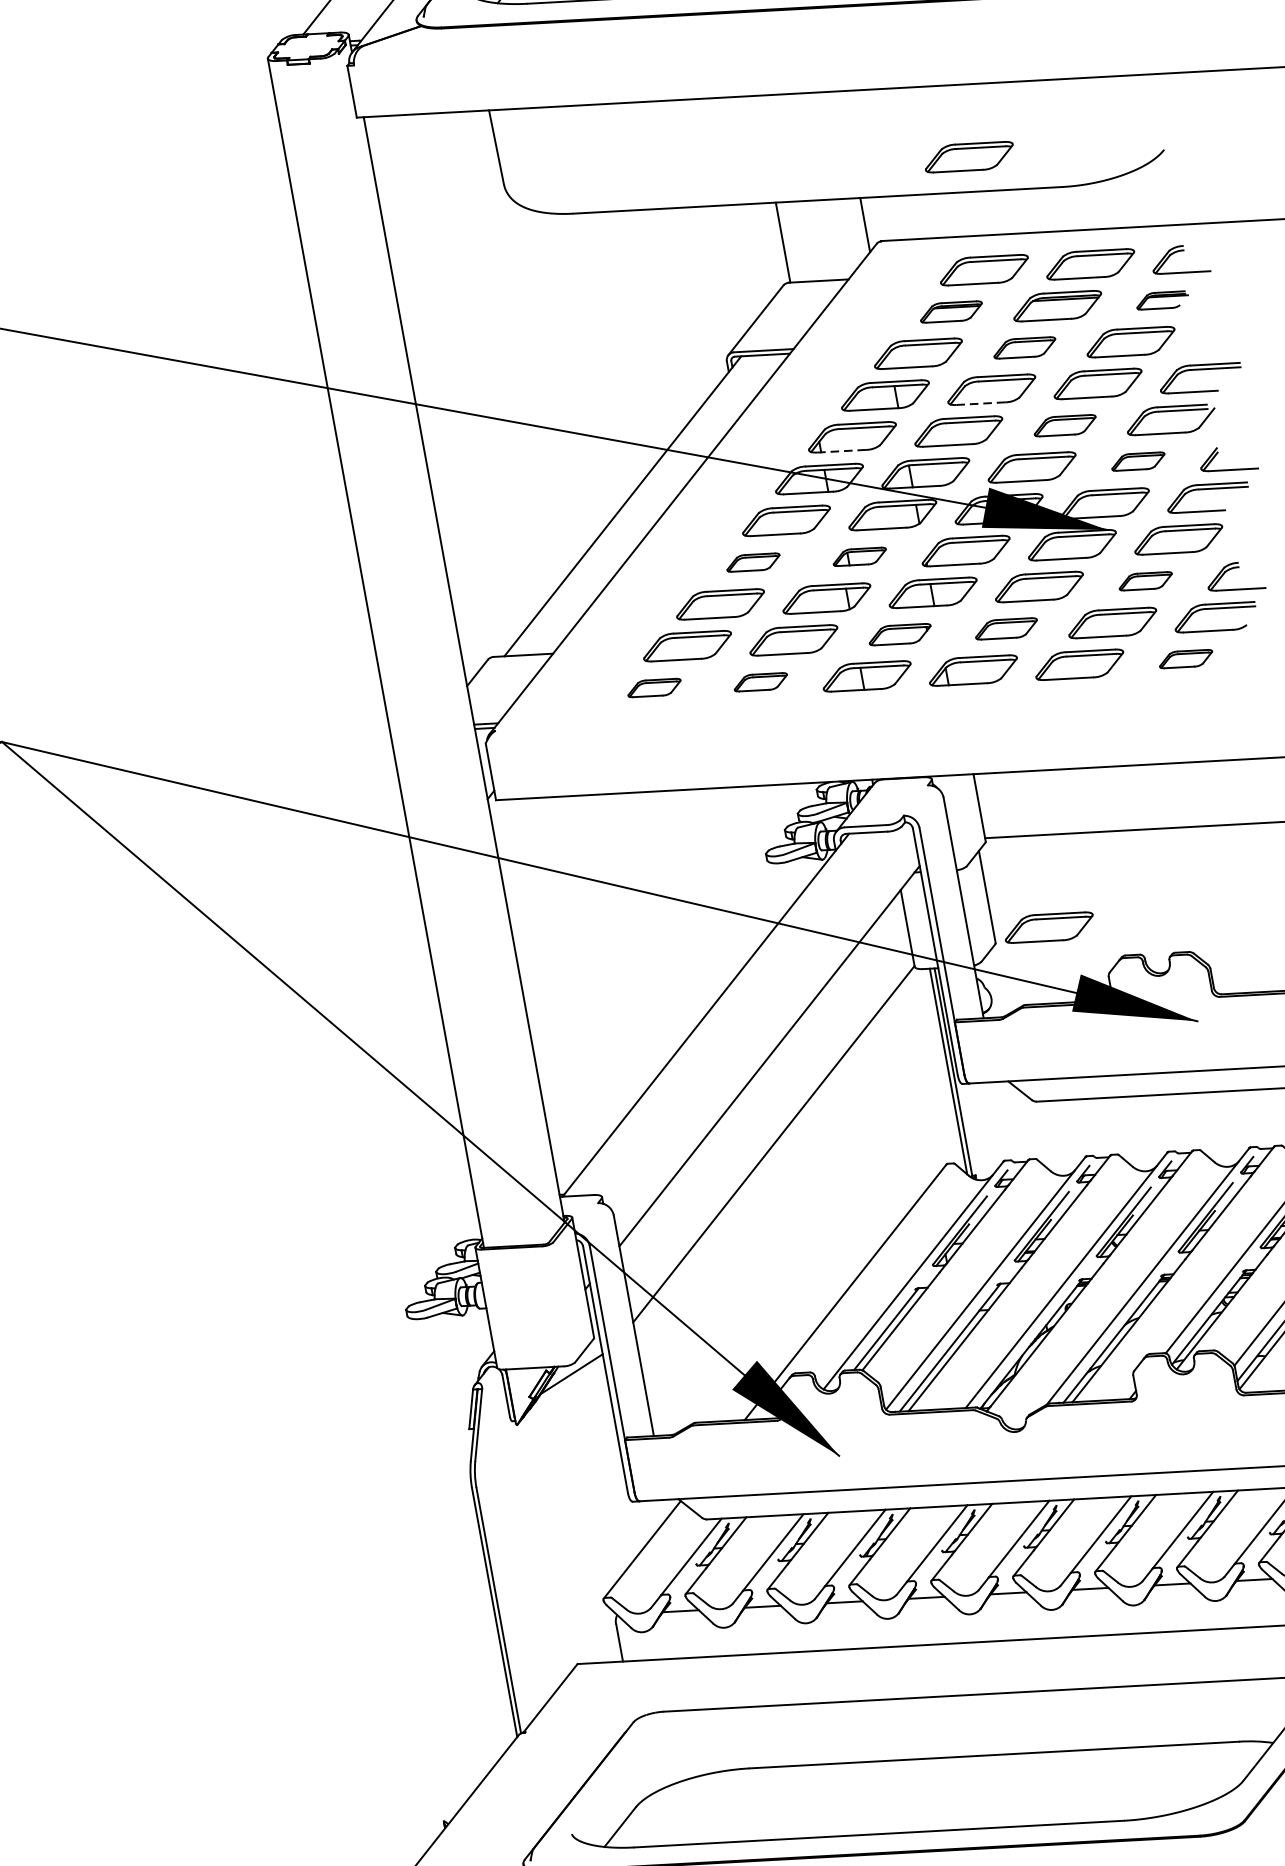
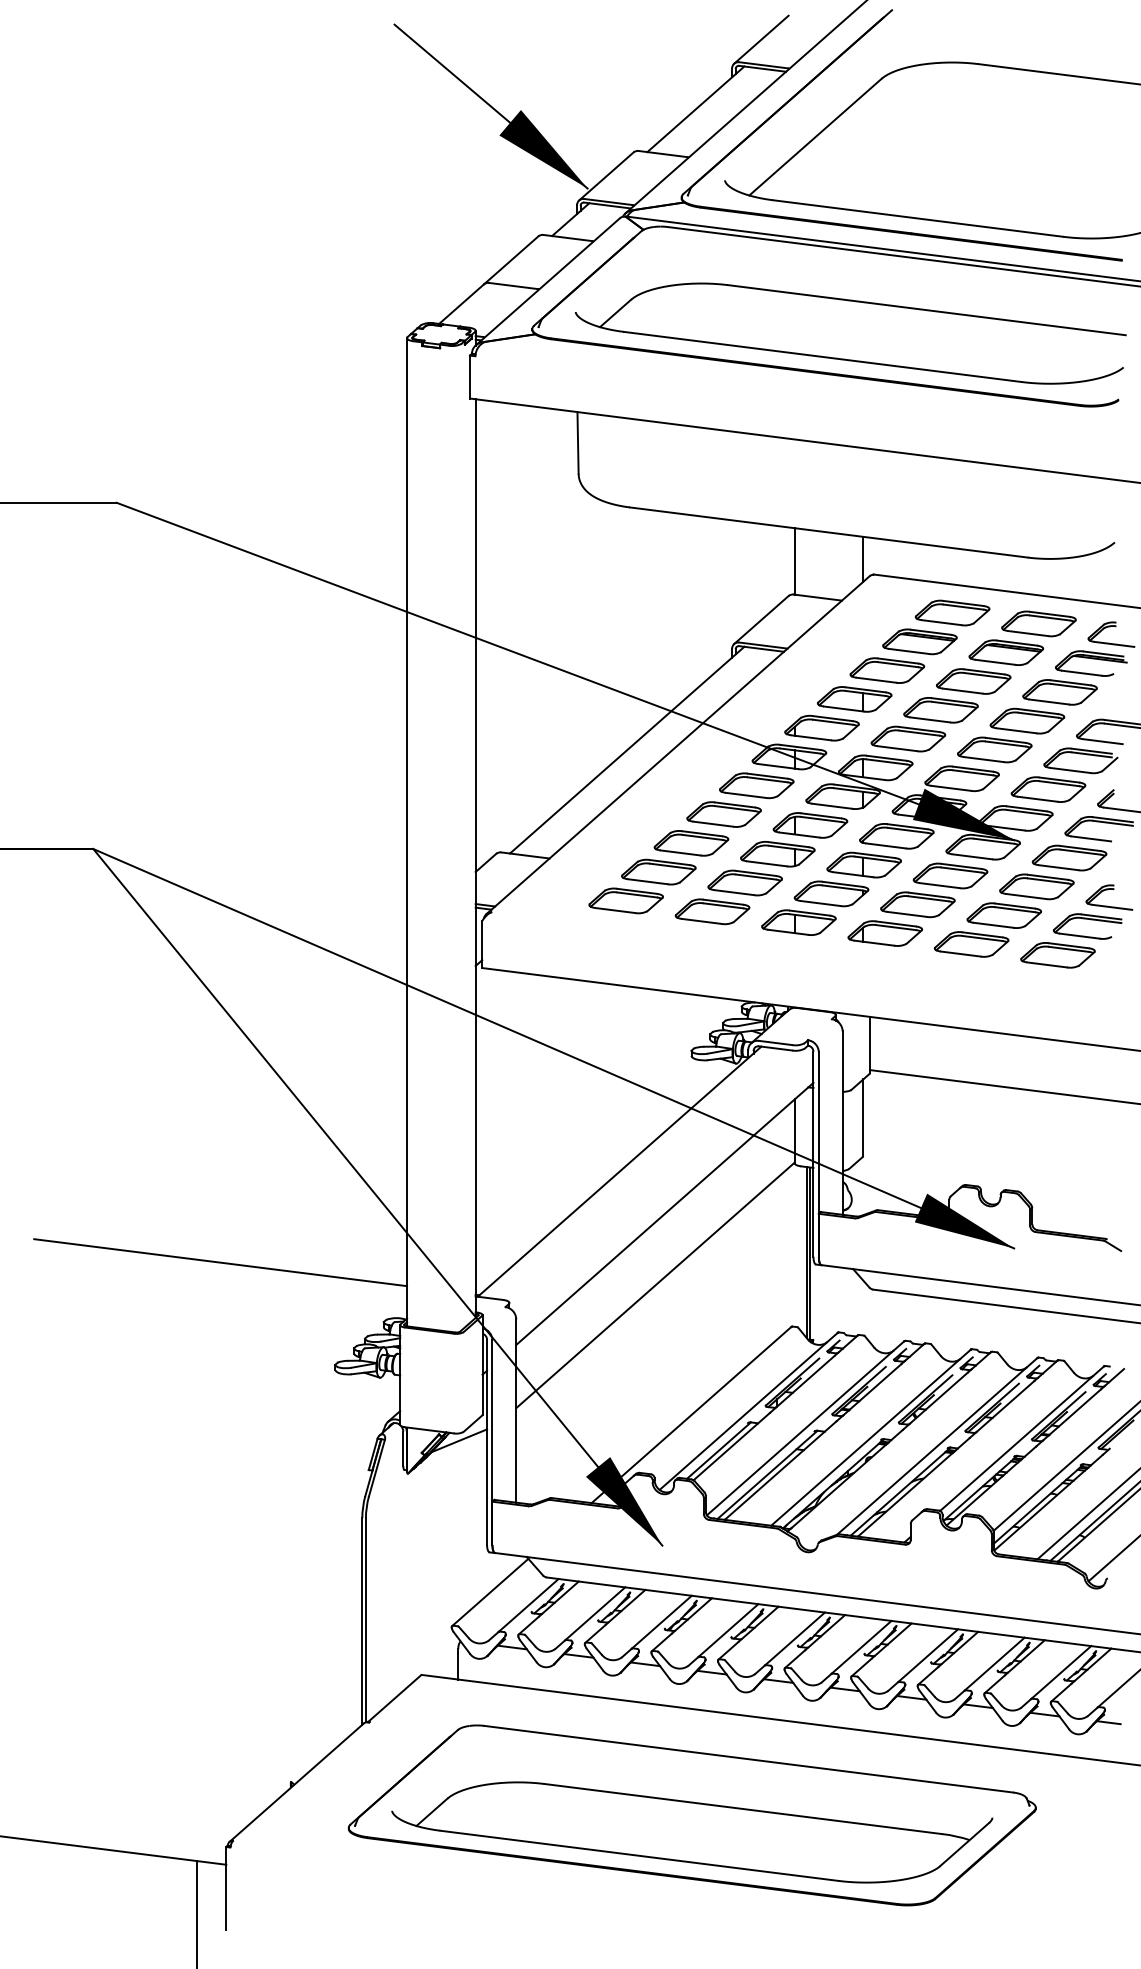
part: (968, 156) -> (956, 519), removed
part: (1162, 300) -> (1091, 663), size x1.67
part: (950, 311) -> (919, 641), size x1.43
part: (1024, 347) -> (973, 681), size x1.43
line: (981, 403) -> (930, 719), dashed -> solid
part: (1064, 425) -> (994, 749), size x1.43
line: (841, 450) -> (811, 737), dashed -> solid
part: (1138, 461) -> (1048, 789), size x1.67
part: (859, 556) -> (810, 825), size x1.67
part: (752, 562) -> (723, 814), size x1.67
part: (1145, 580) -> (1036, 886), size x1.67
part: (1005, 628) -> (917, 904), size x1.43
part: (900, 634) -> (831, 893), size x1.43
part: (1185, 659) -> (1057, 955), size x1.67
part: (760, 681) -> (712, 911), size x1.67
part: (653, 687) -> (625, 900), size x1.67
part: (1049, 927) -> (908, 1151), removed
line: (245, 1211) -> (220, 1262), added

